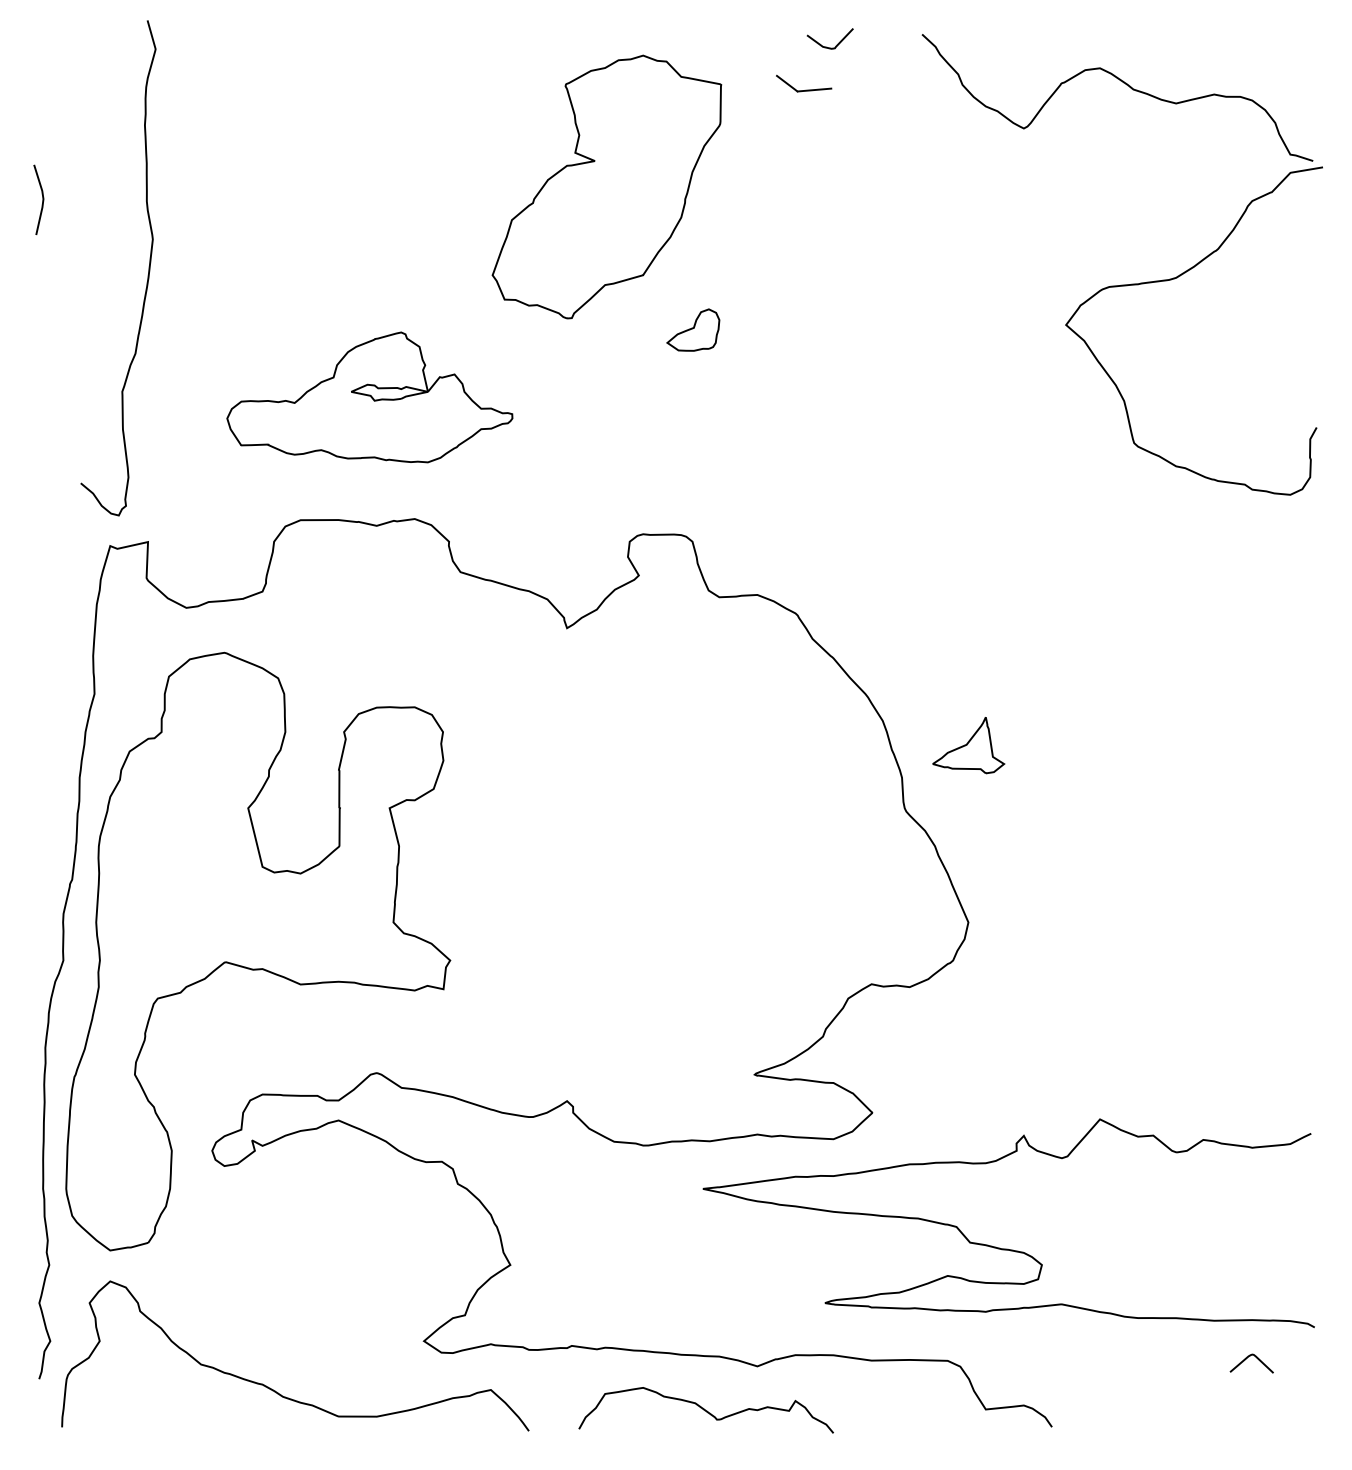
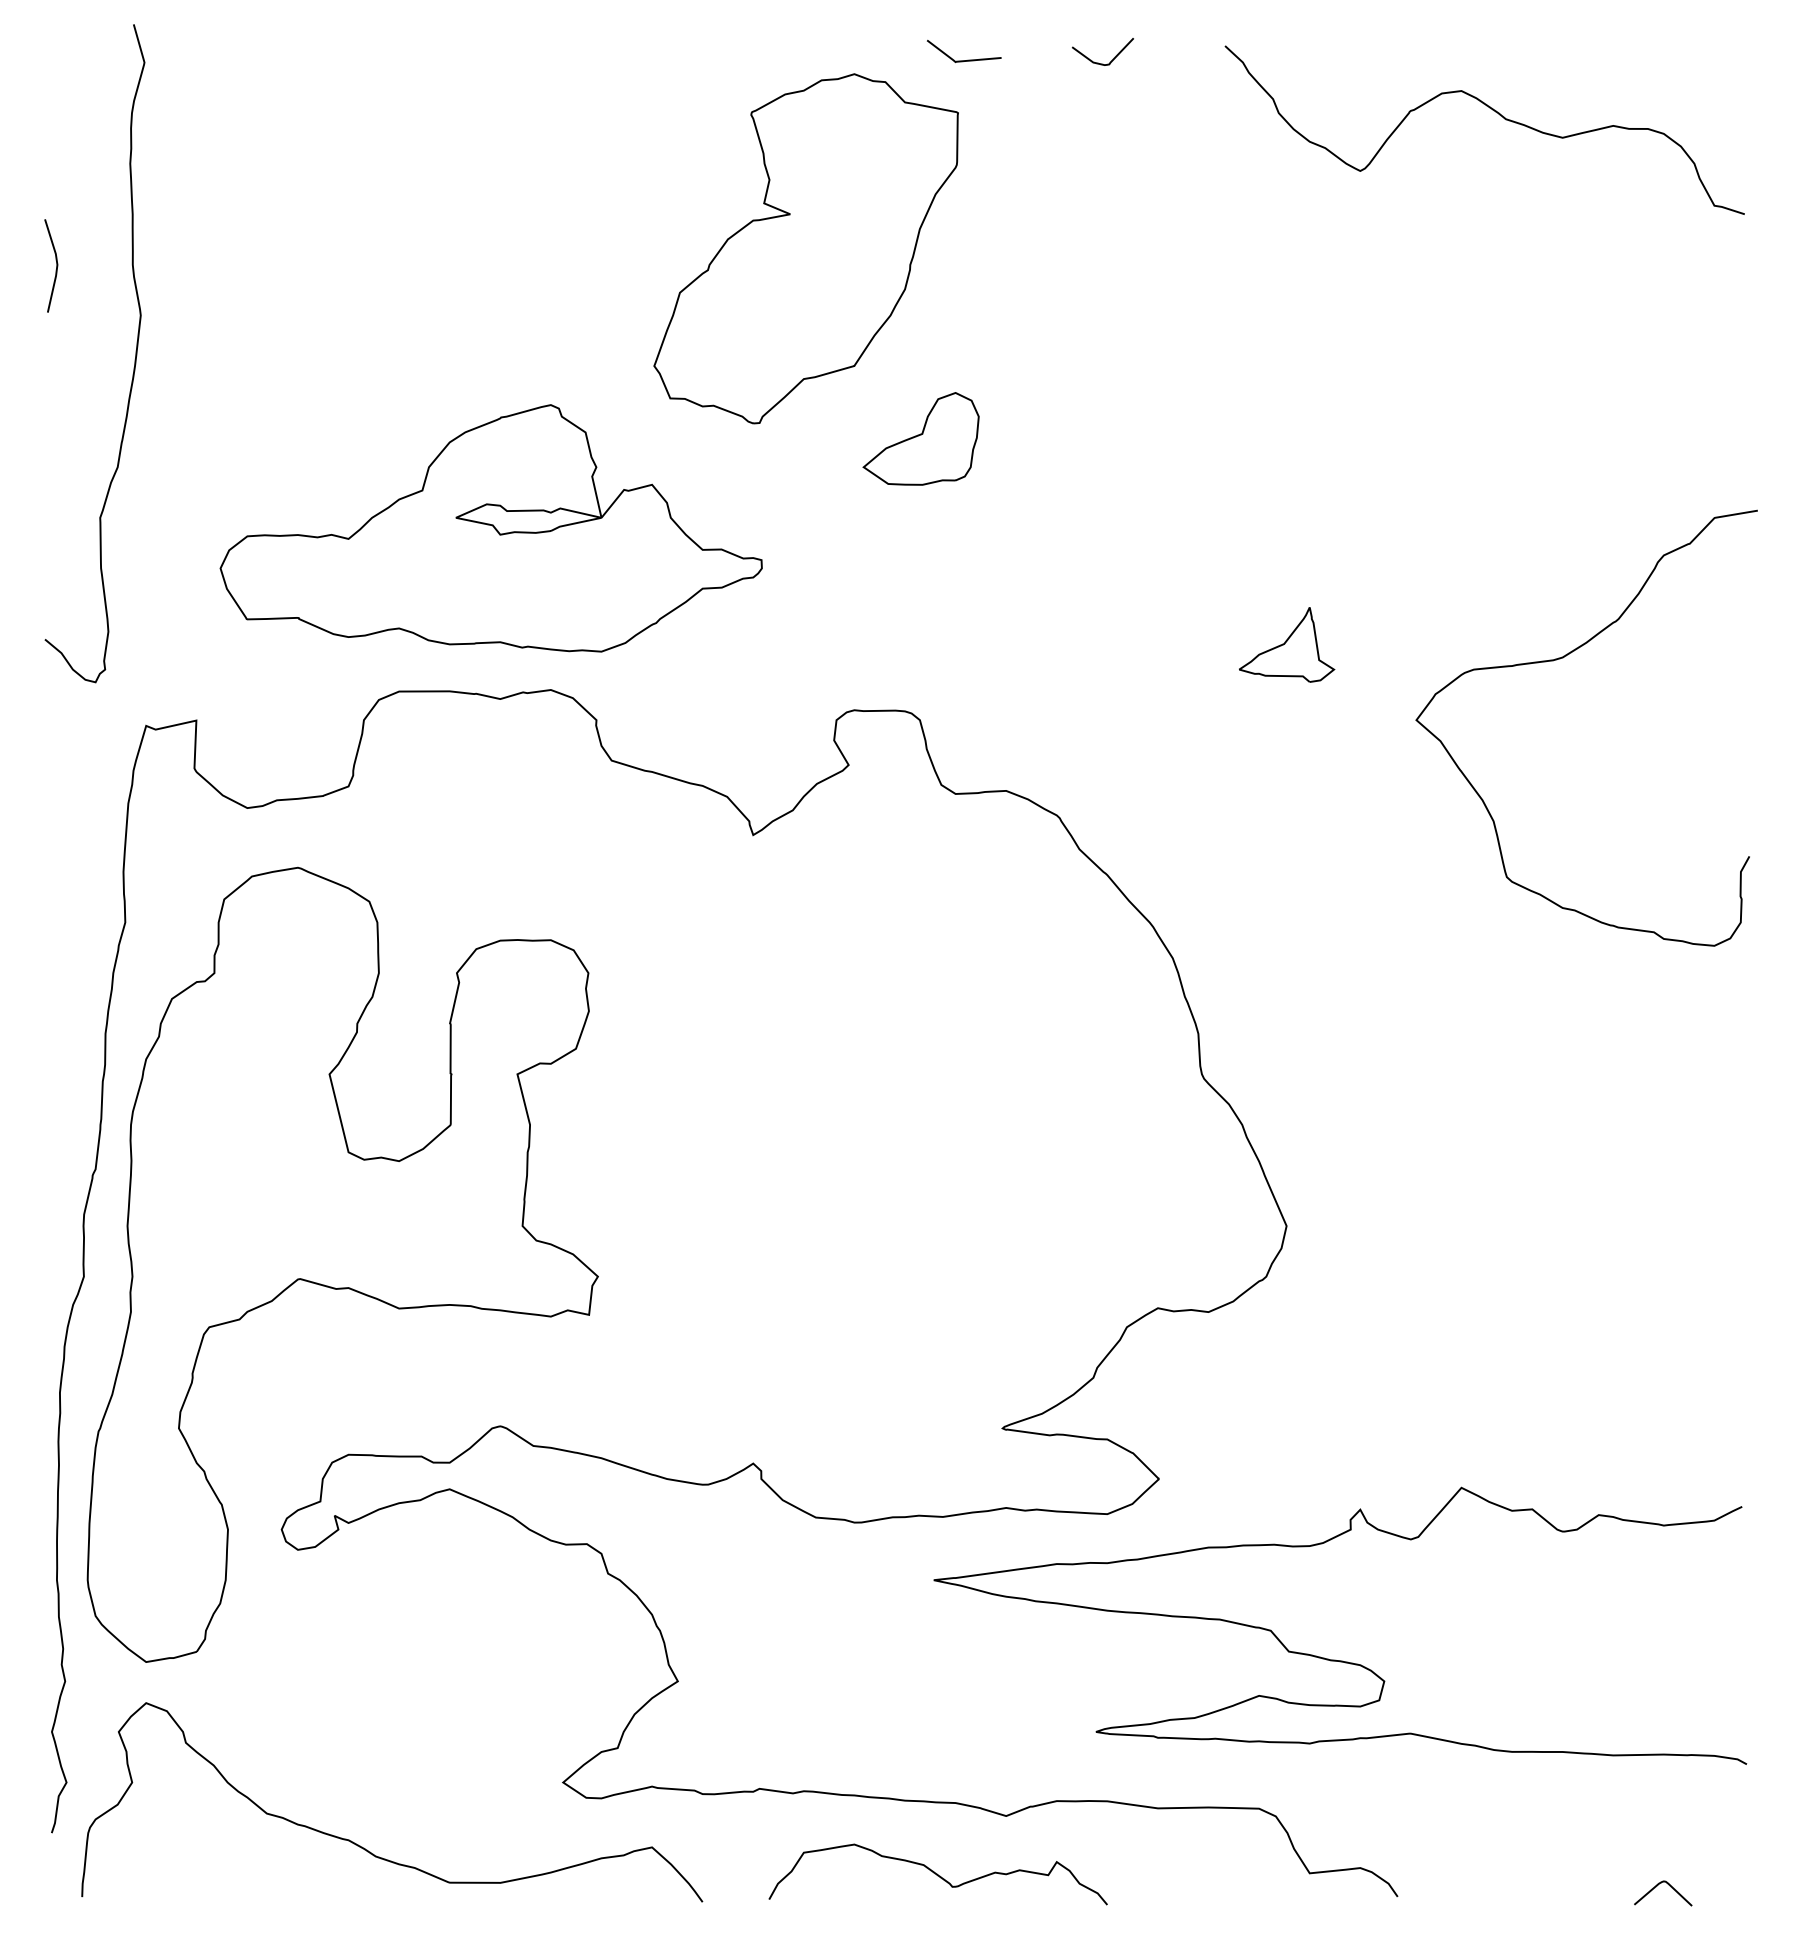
line: (806, 89) -> (967, 59), moved
curve: (148, 272) -> (134, 359), moved
curve: (1176, 278) -> (1563, 658), moved
part: (692, 329) -> (920, 438), size x1.67
part: (369, 397) -> (490, 528), size x1.43
part: (969, 745) -> (1287, 644), moved
curve: (1247, 1358) -> (1657, 1886), moved

